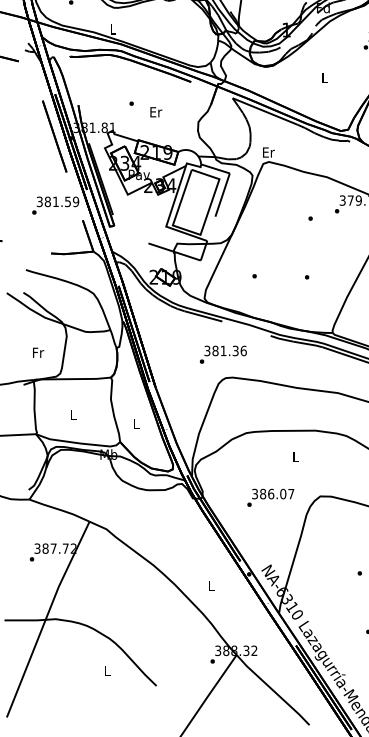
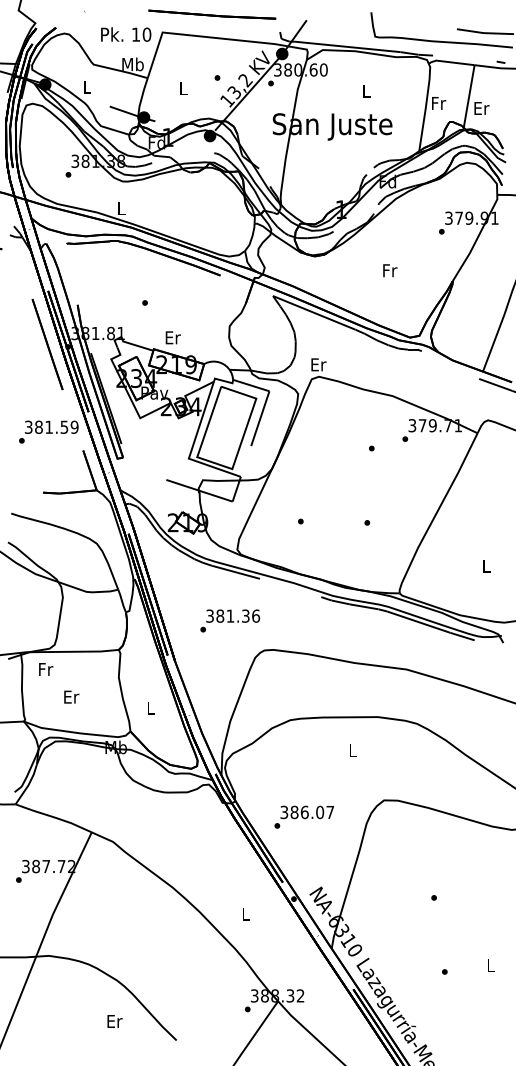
text: (325, 78) -> (390, 270), L -> Fr
text: (155, 112) -> (172, 337), moved
text: (38, 352) -> (46, 669), moved
text: (223, 354) -> (230, 620), moved
text: (73, 414) -> (71, 696), L -> Er
text: (270, 497) -> (303, 816), moved
text: (107, 670) -> (114, 1021), L -> Er

